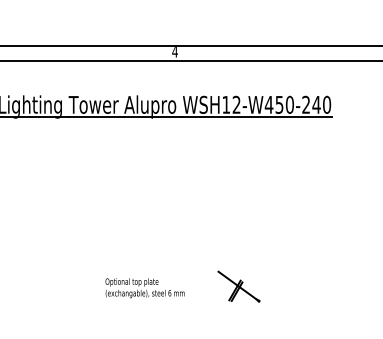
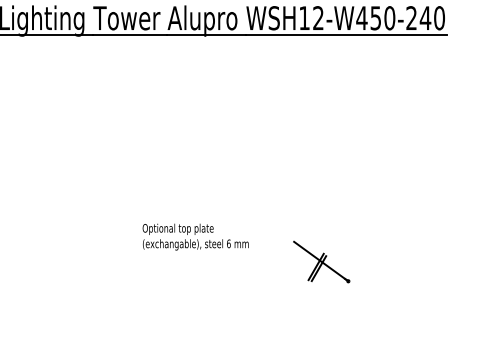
text: (144, 288) -> (194, 237), moved

